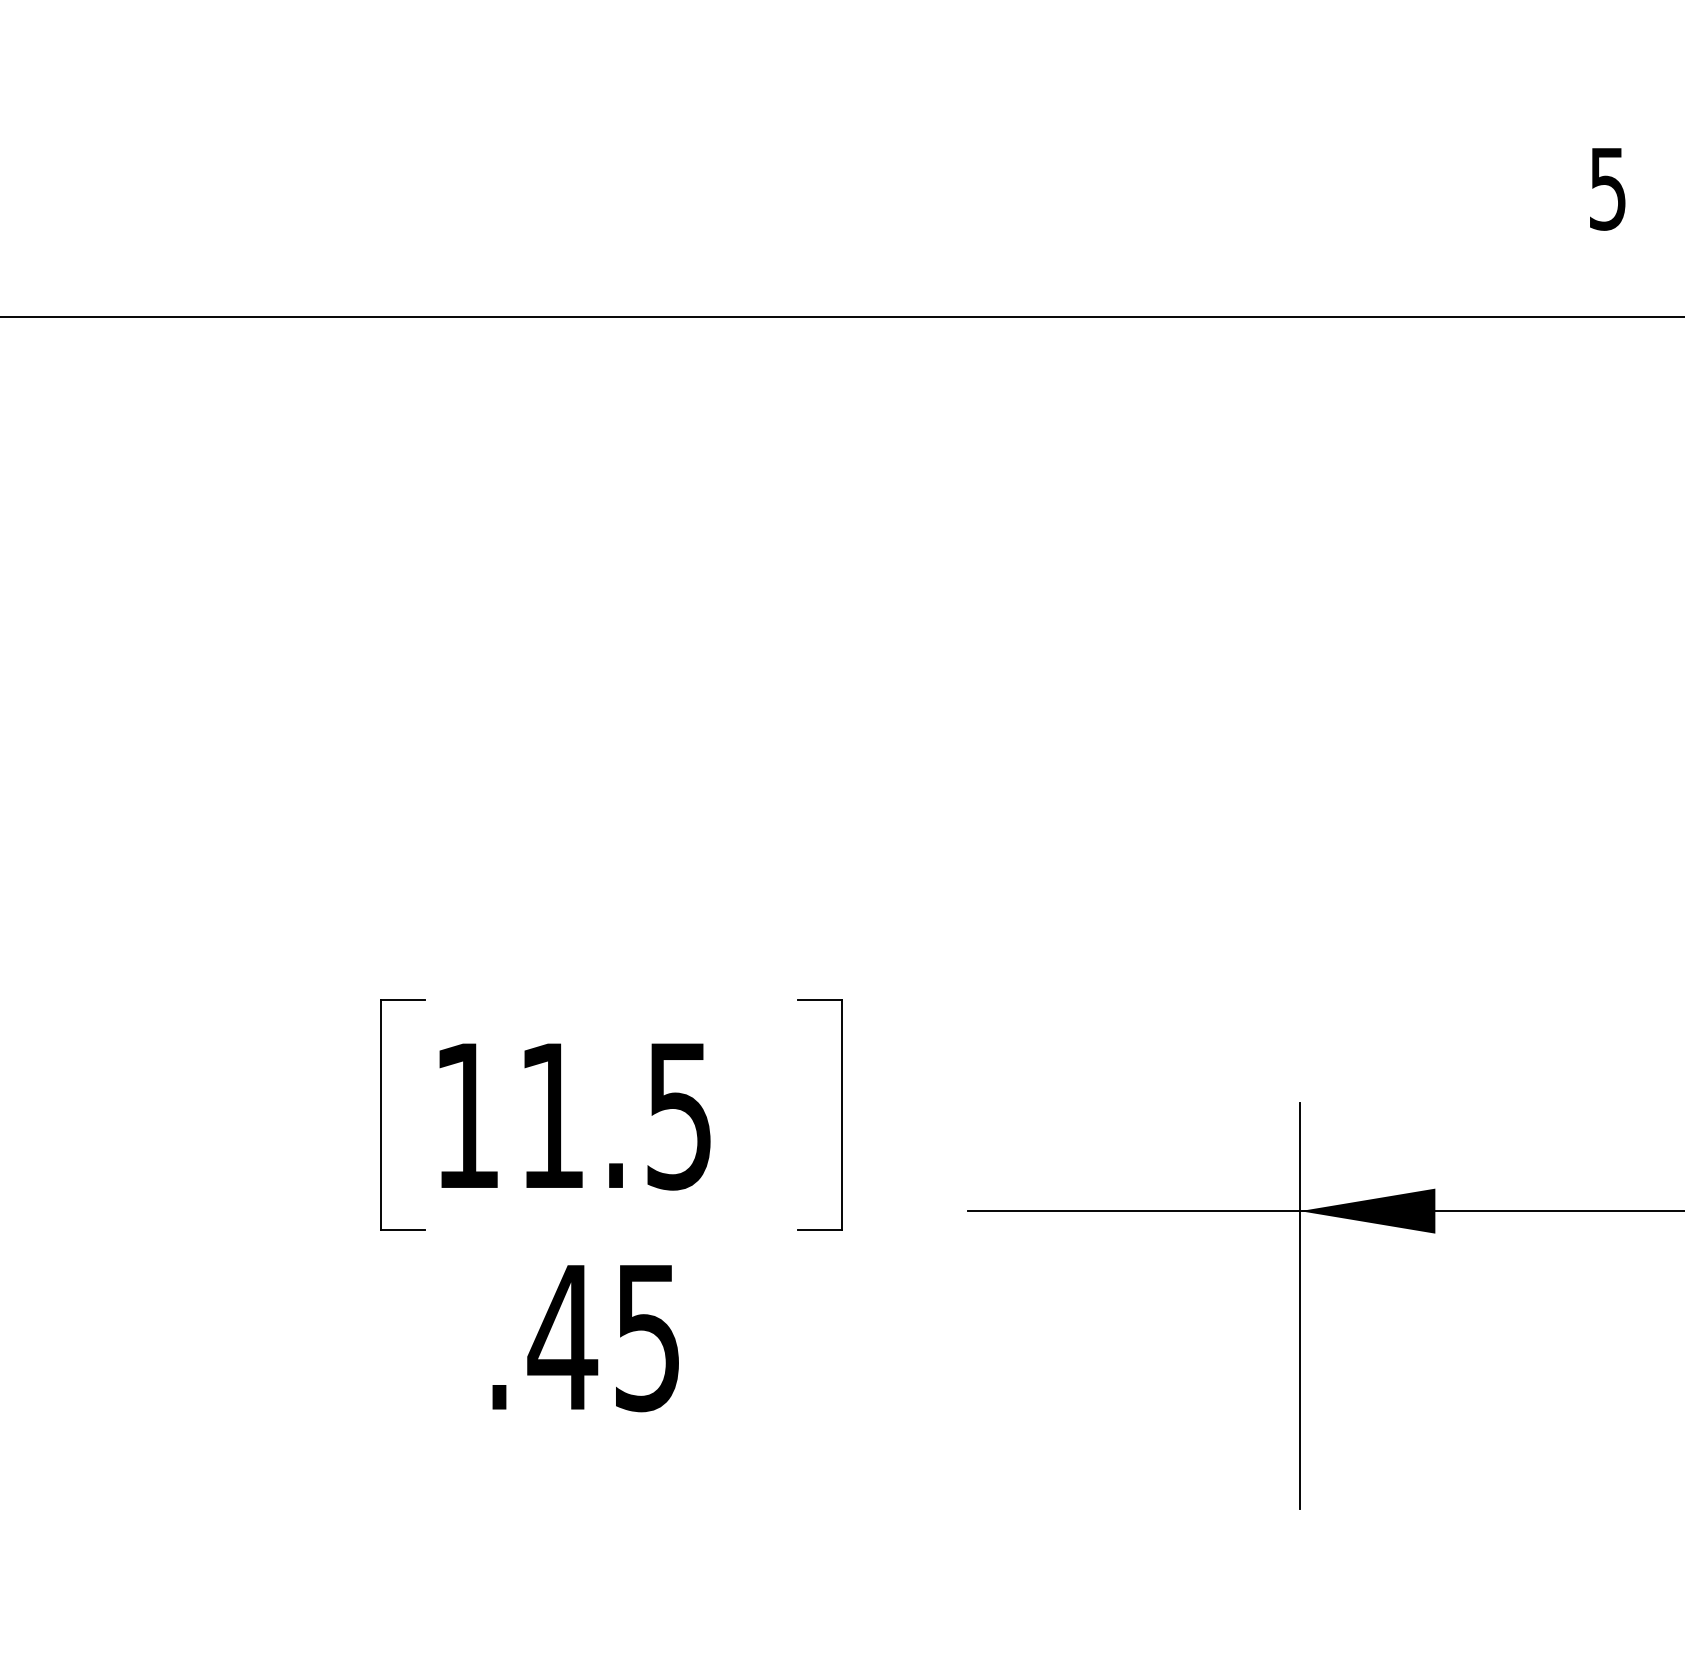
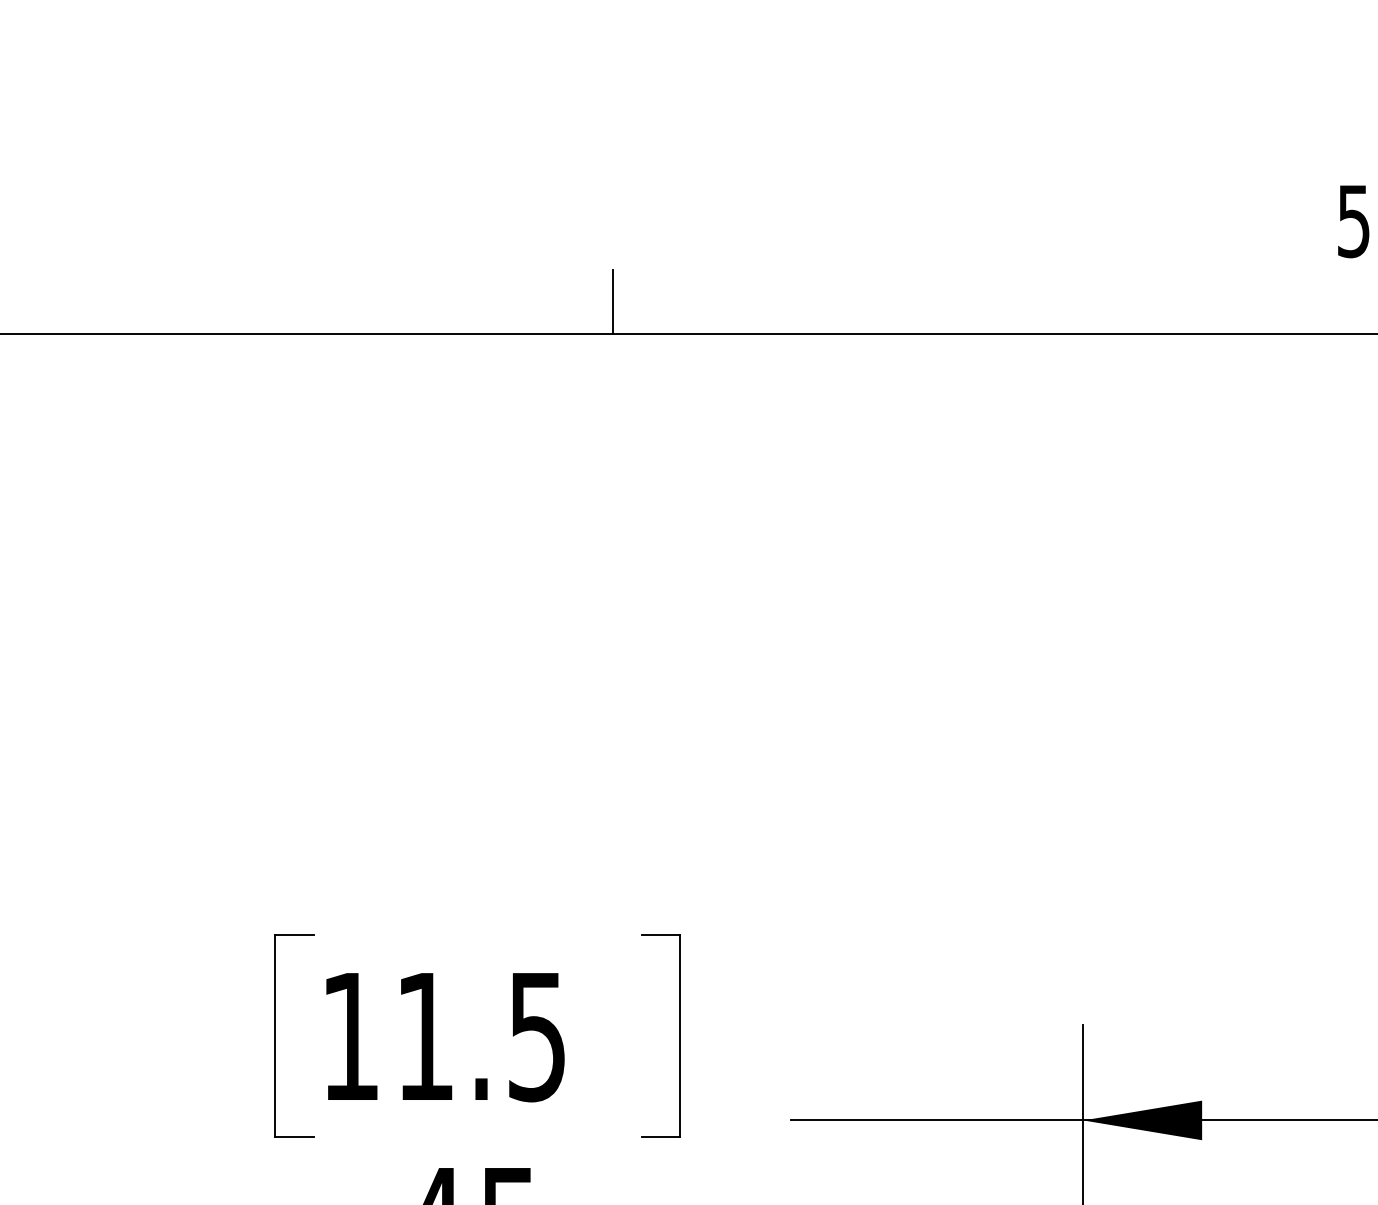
line: (765, 280) -> (612, 301), added

